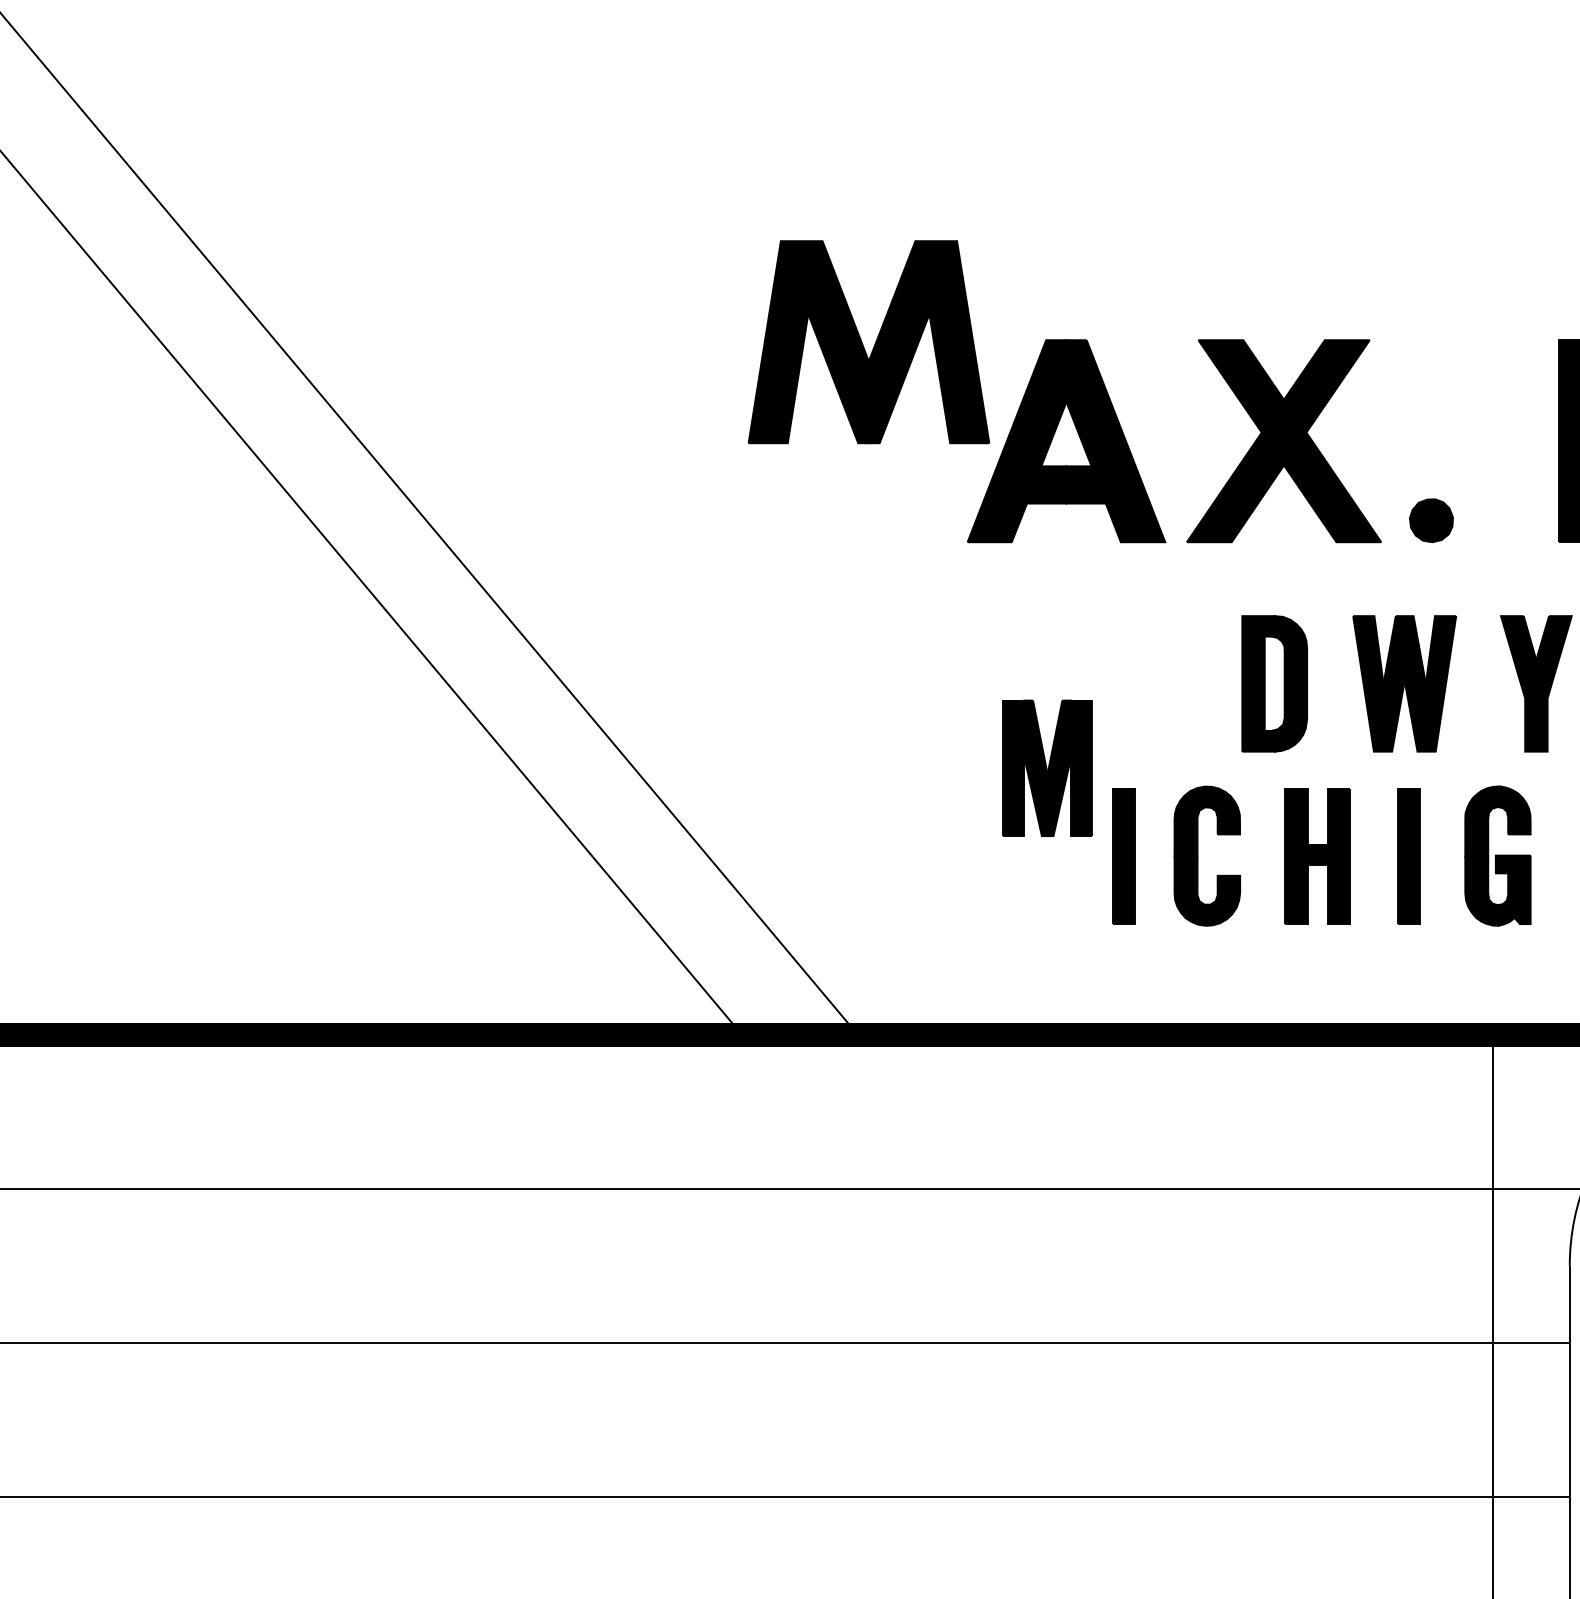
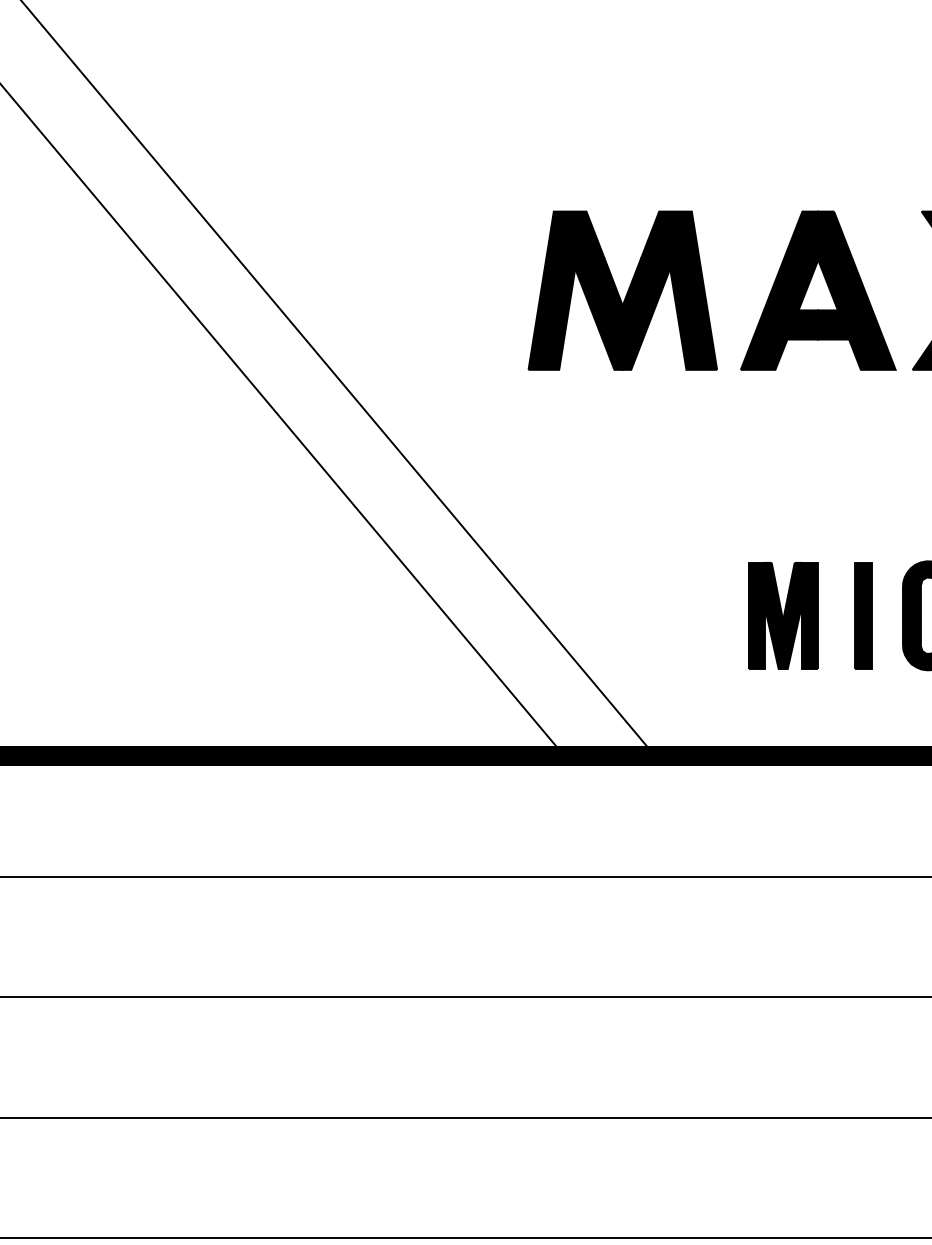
part: (868, 342) -> (622, 290), moved
part: (1047, 768) -> (783, 616), moved

